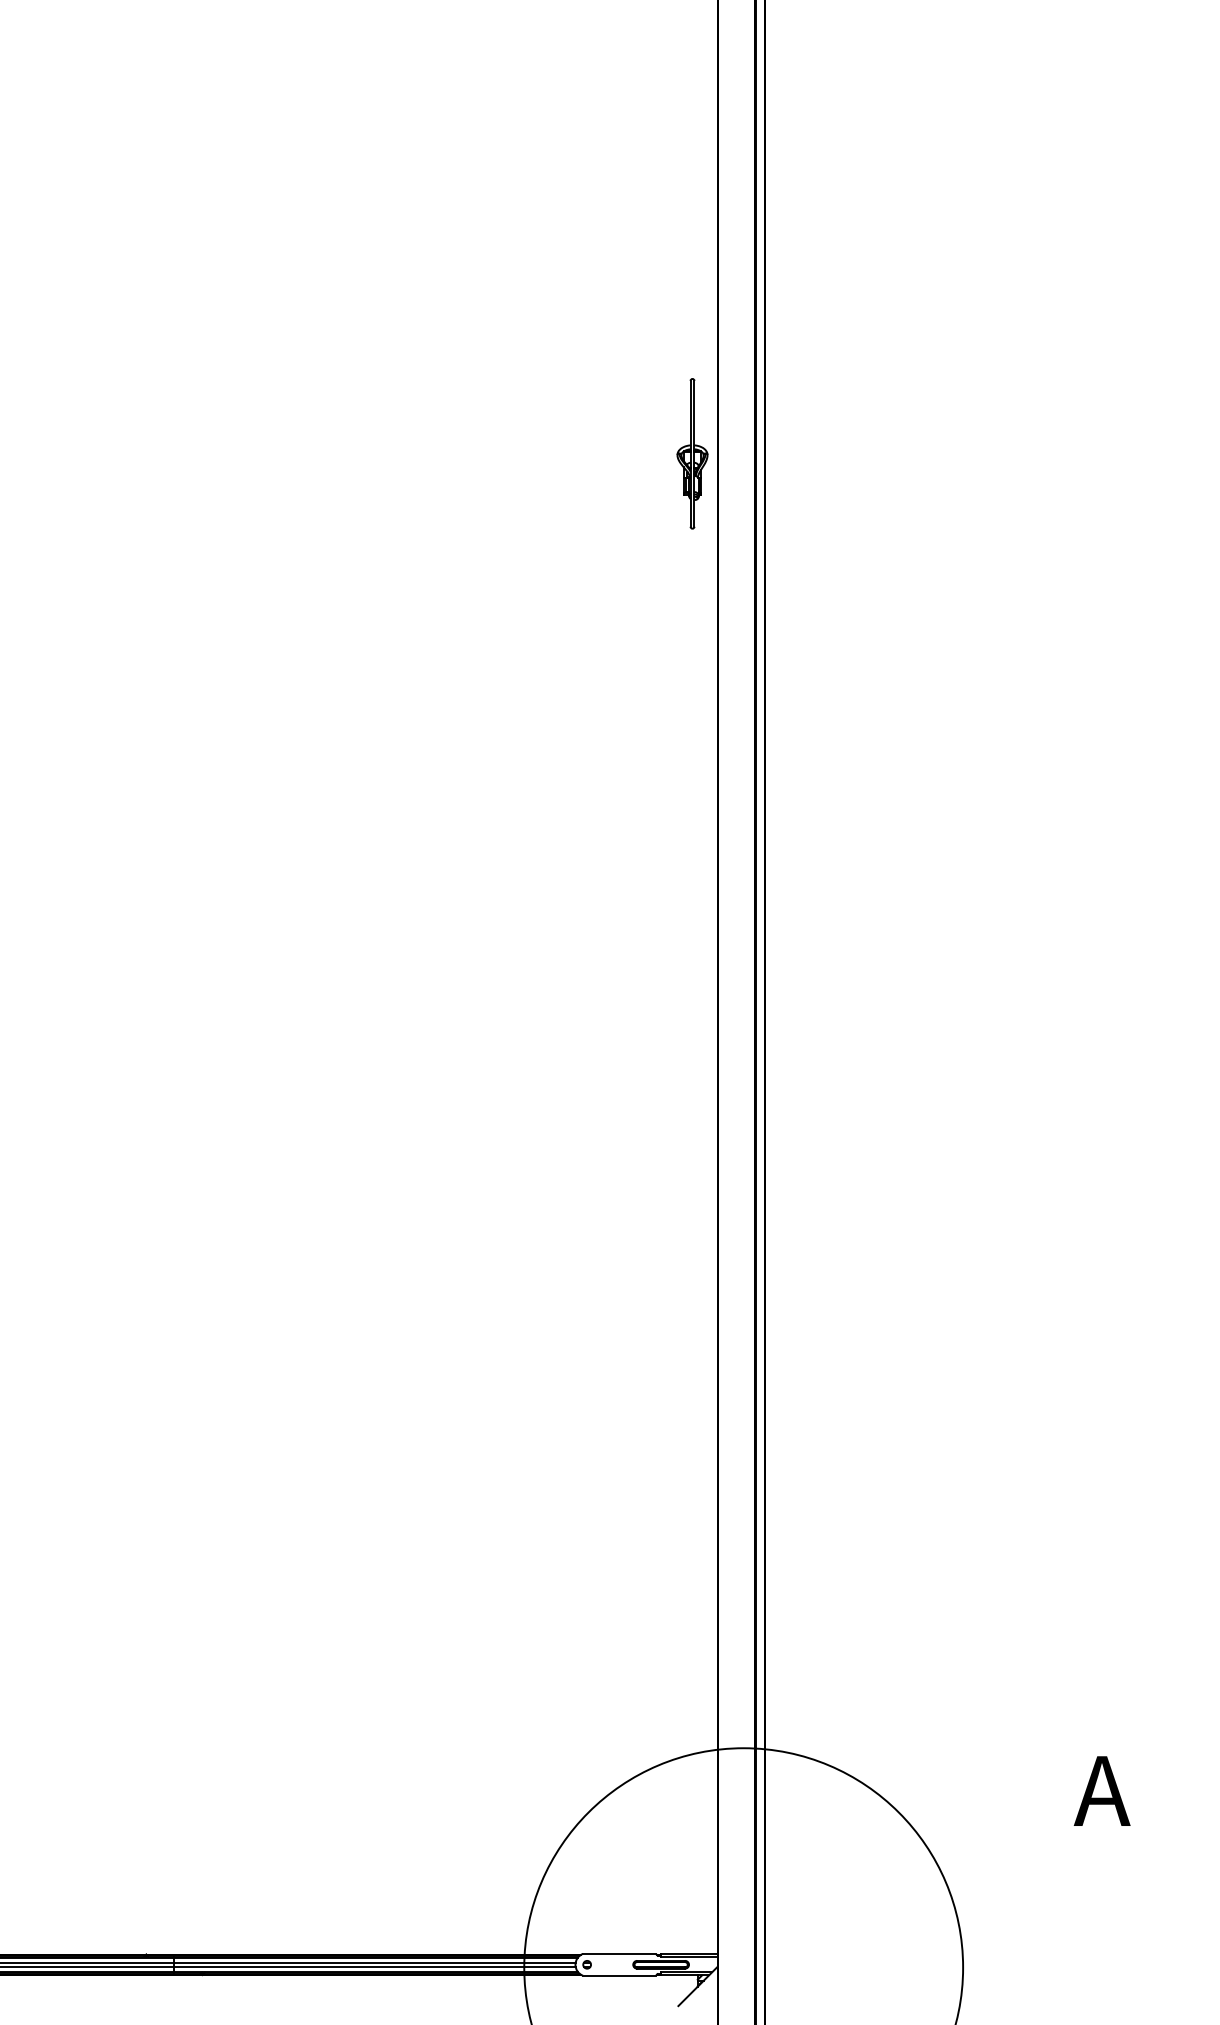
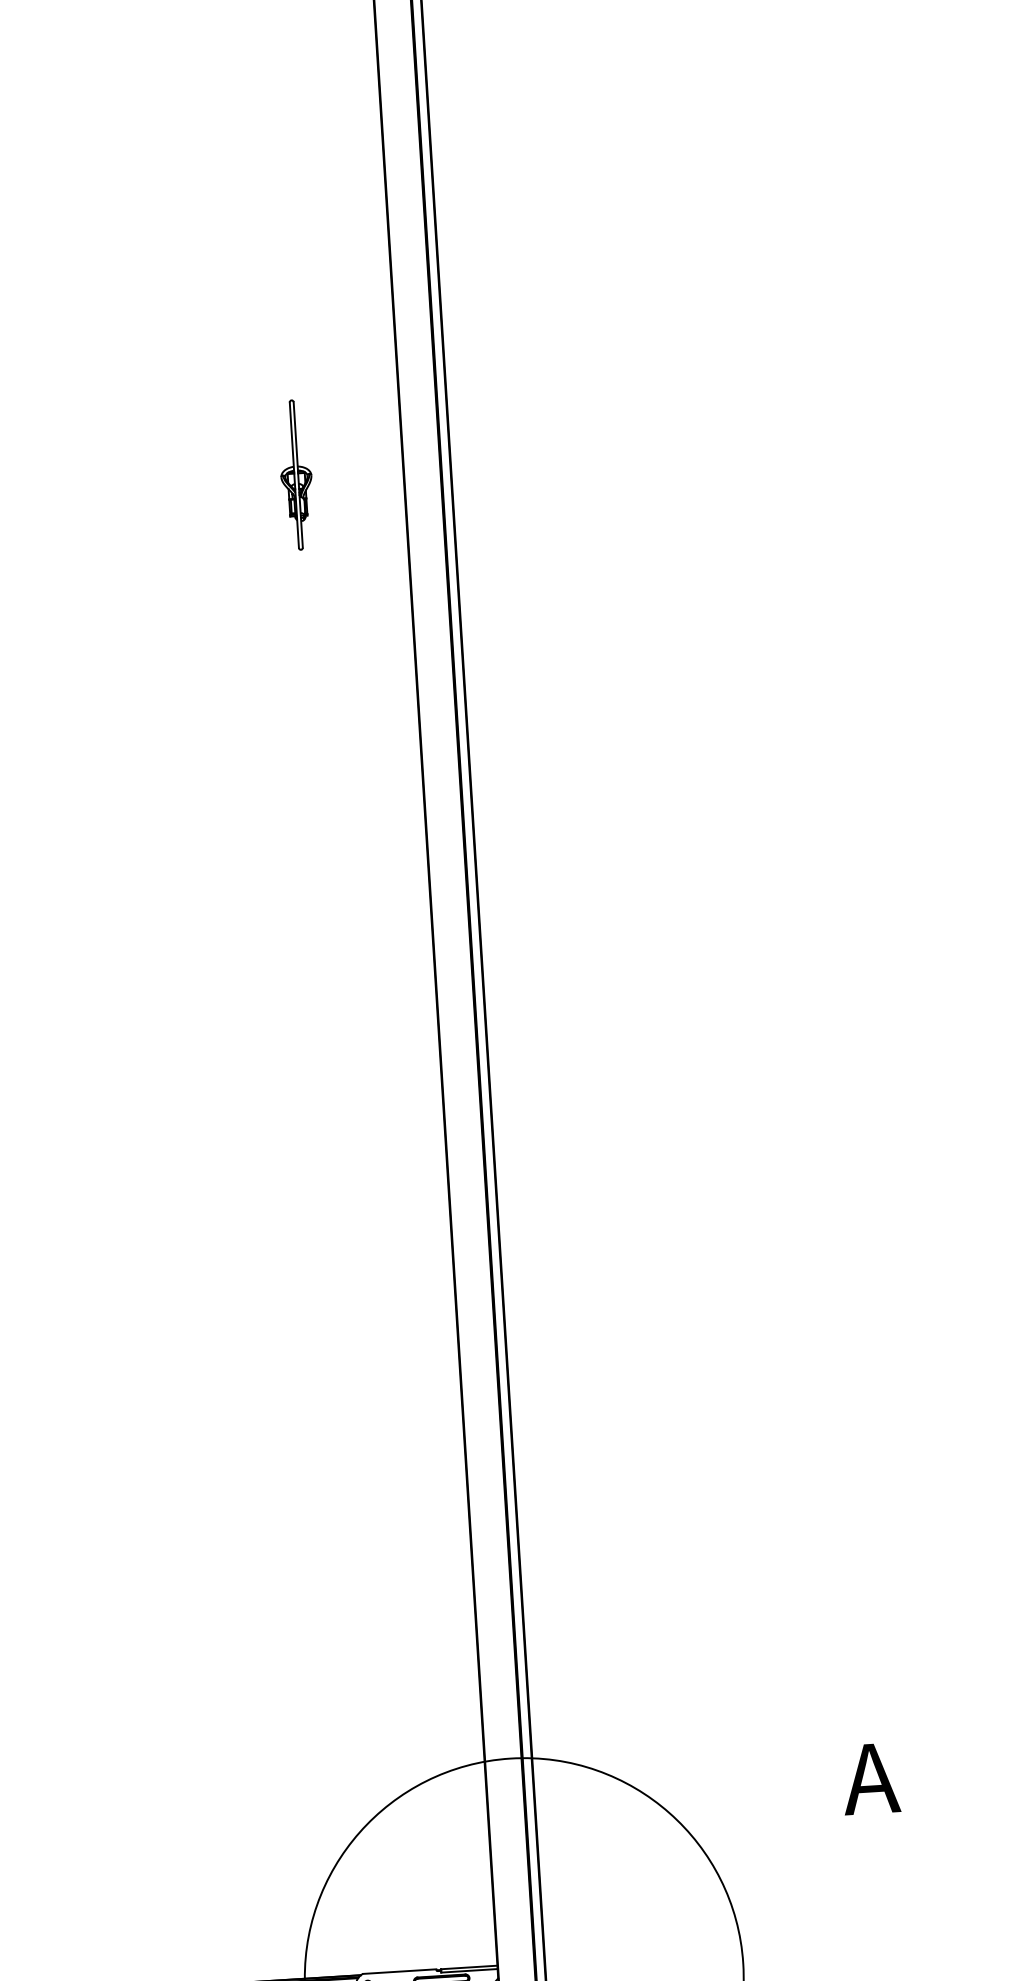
part: (692, 453) -> (296, 474), moved

